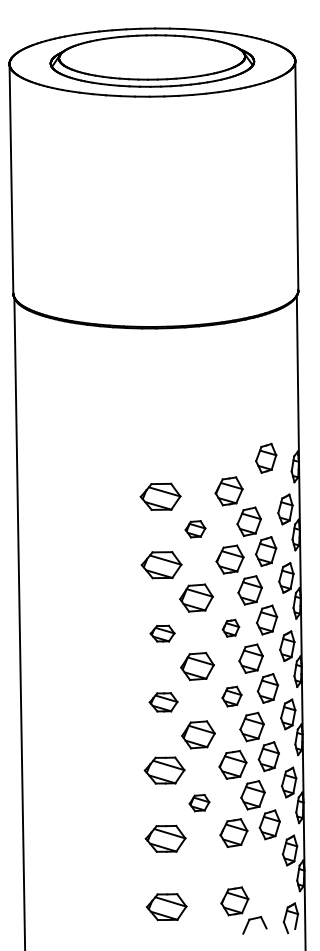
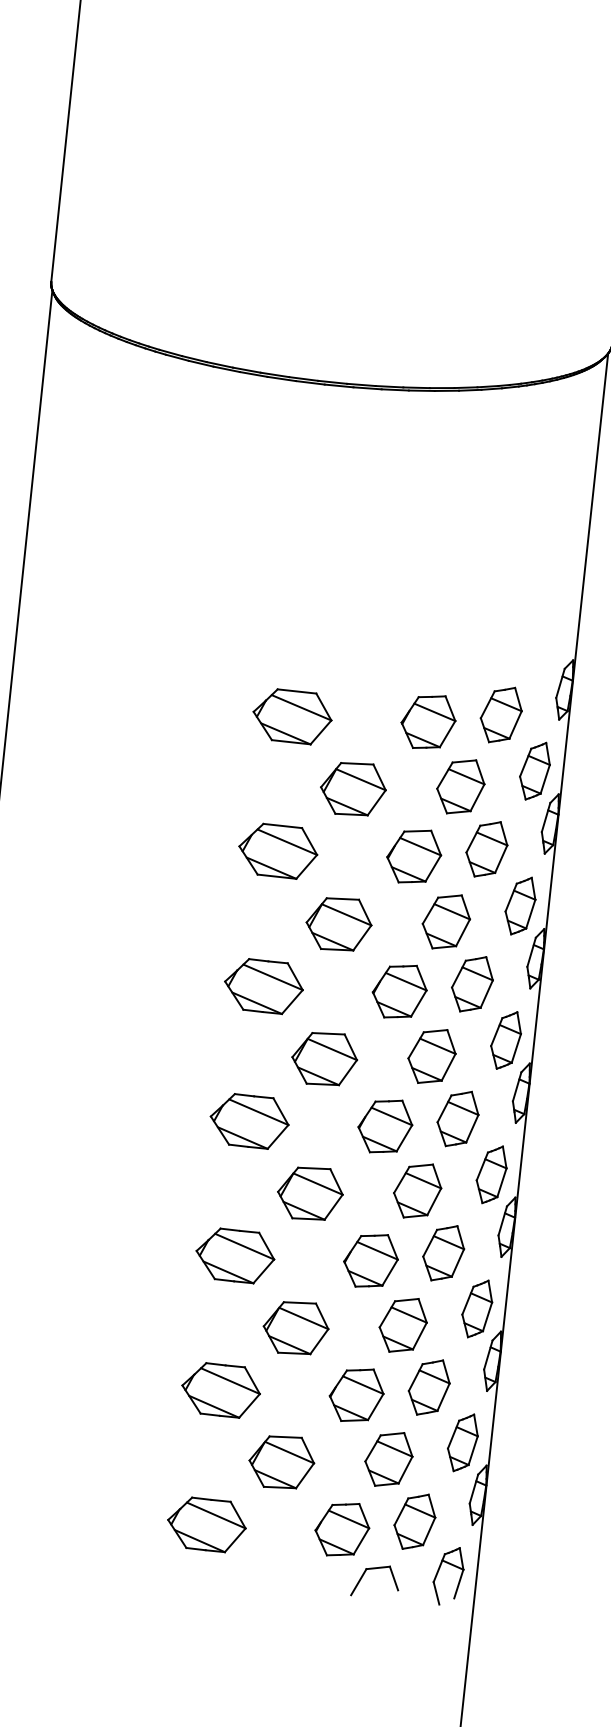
part: (266, 457) -> (502, 713), moved
part: (195, 528) -> (353, 787), size x1.67
part: (230, 628) -> (398, 992), size x1.67
part: (162, 633) -> (263, 985), size x1.67
part: (231, 696) -> (384, 1126), size x1.43
part: (163, 702) -> (249, 1121), size x1.43
part: (199, 802) -> (296, 1326), size x1.67
part: (200, 870) -> (282, 1460), added
part: (261, 878) -> (400, 1490), added

